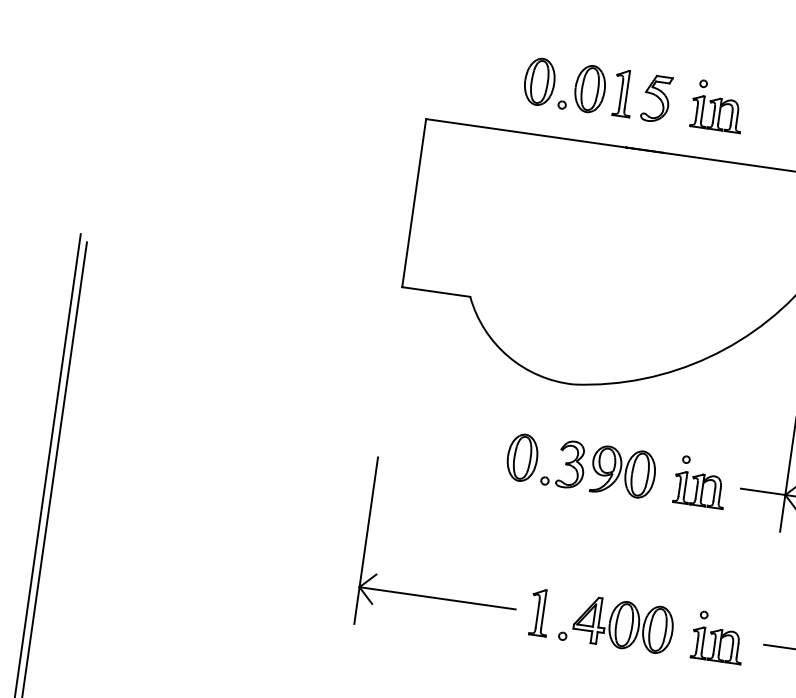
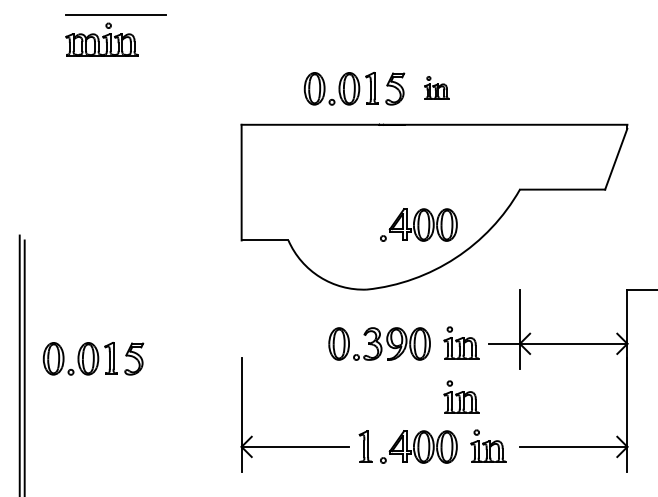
part: (717, 105) -> (436, 87), size x0.7
part: (662, 300) -> (418, 224), added
part: (162, 428) -> (93, 358), added
part: (689, 559) -> (461, 396), added

